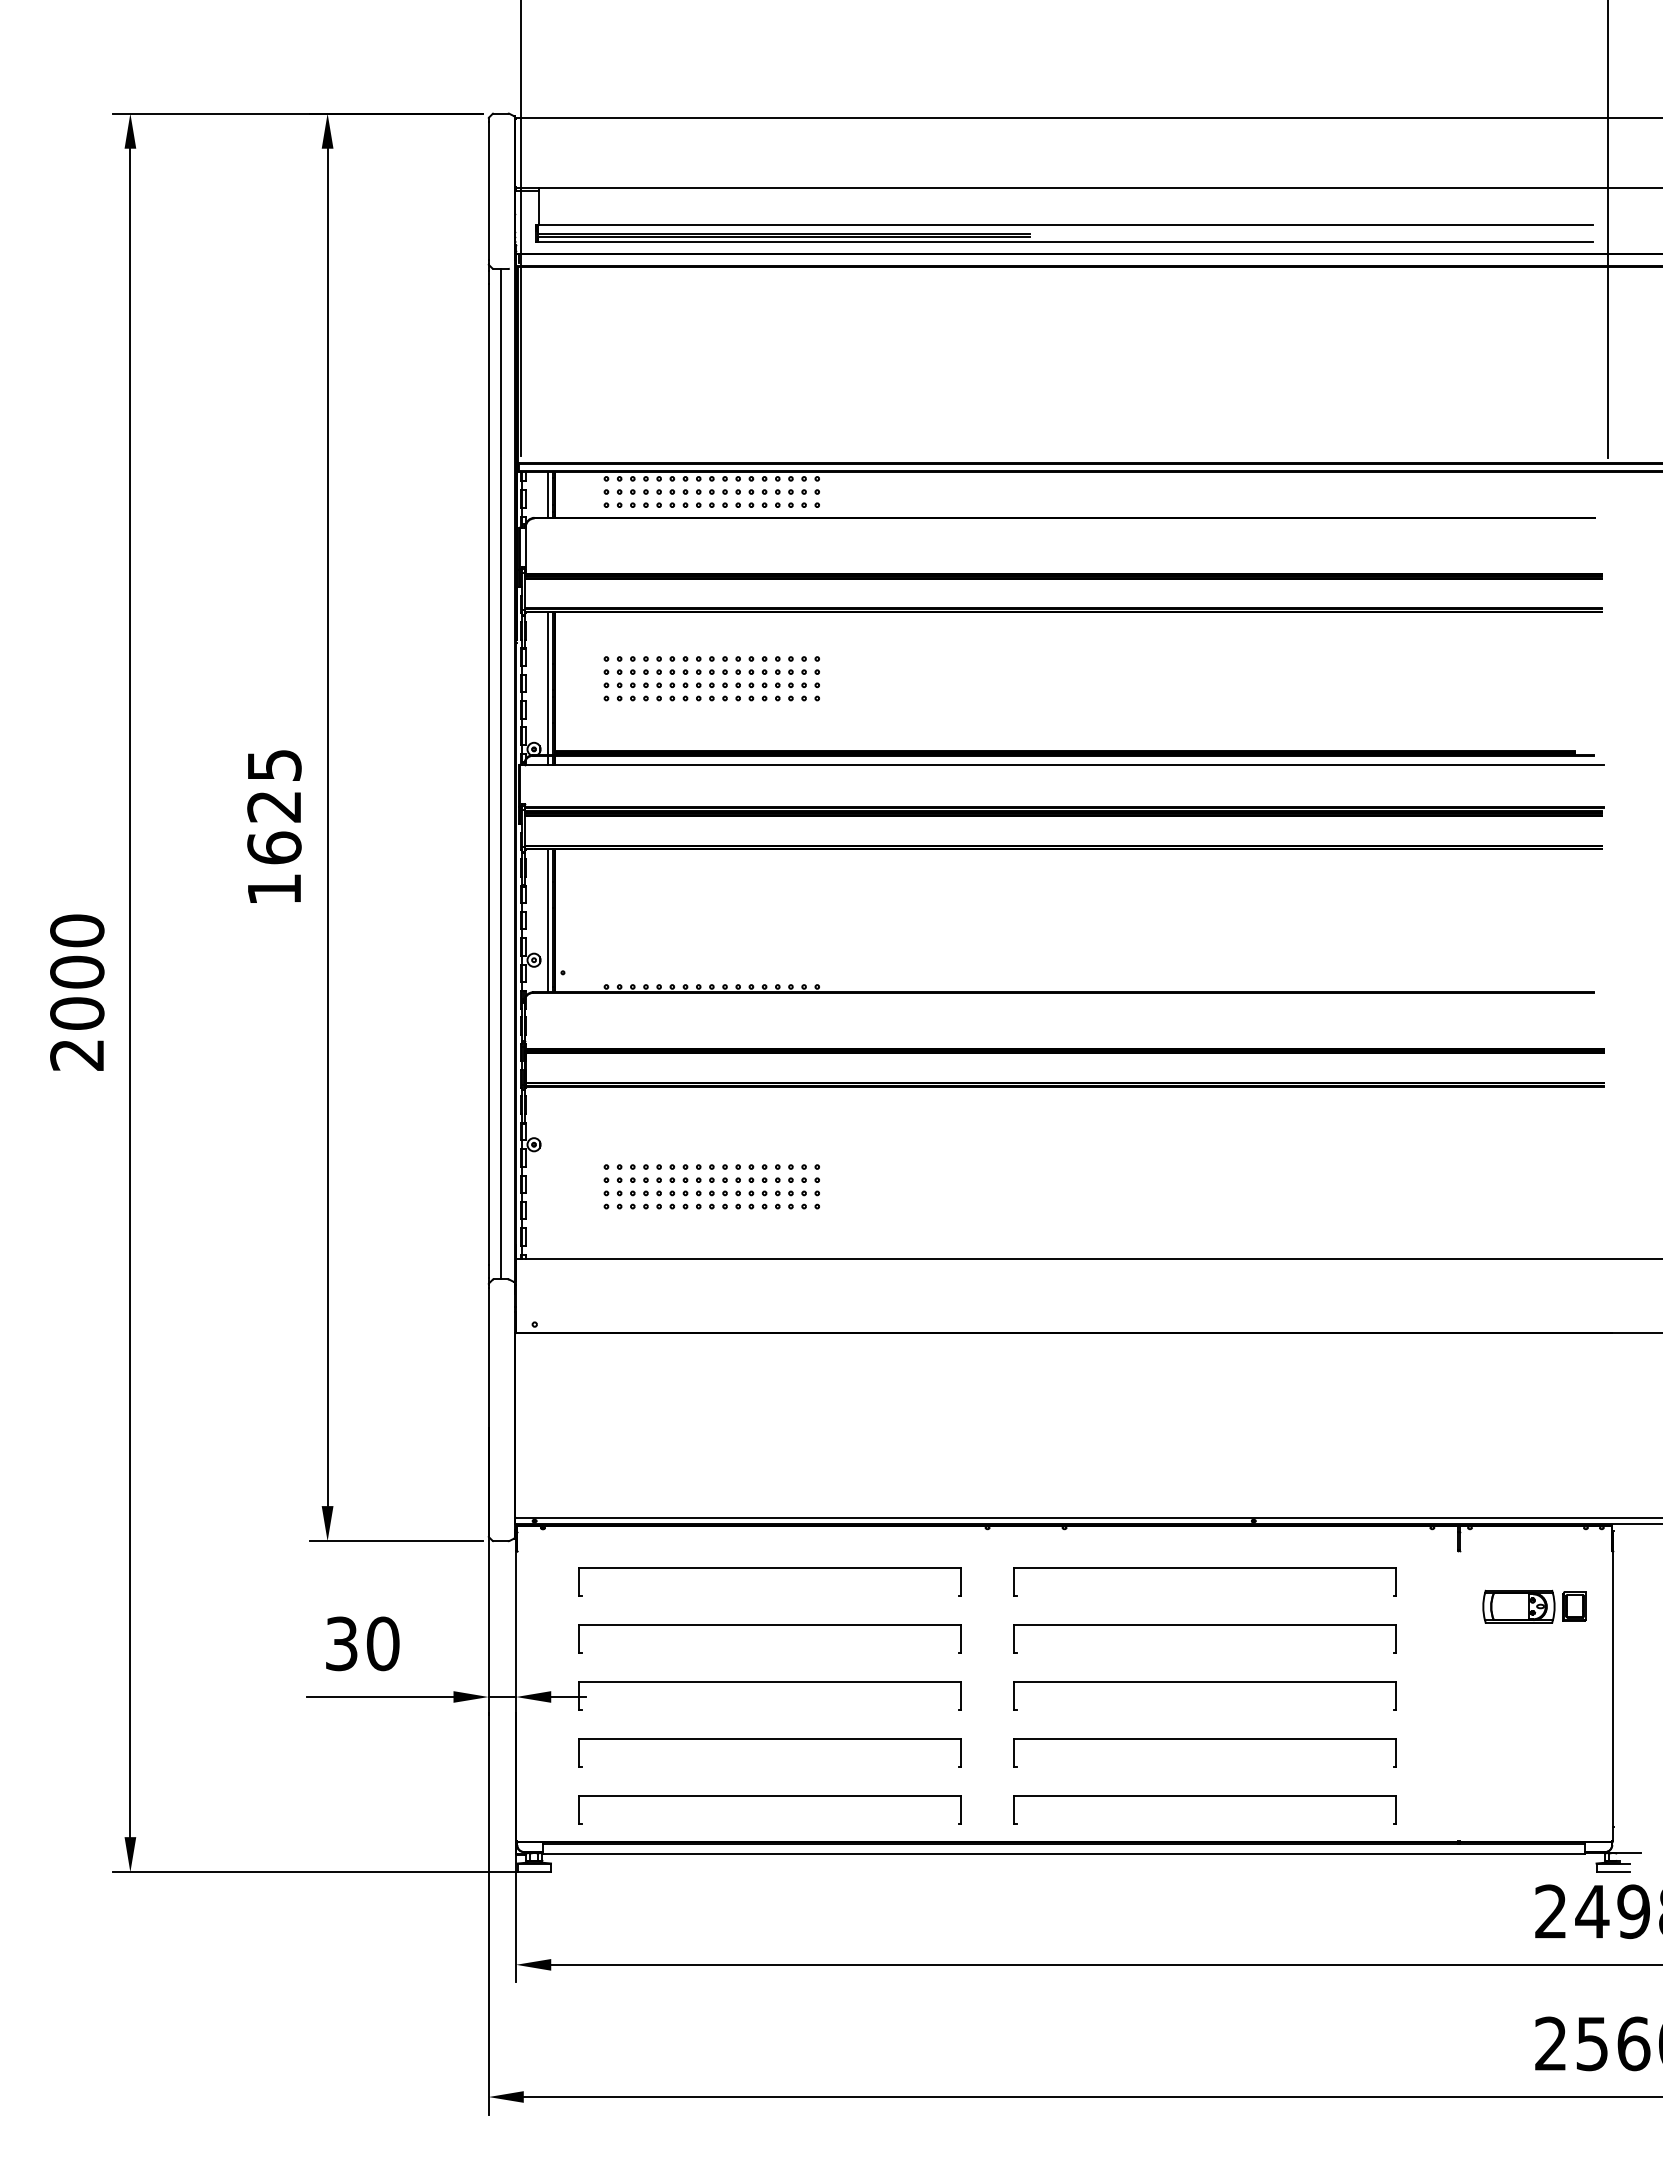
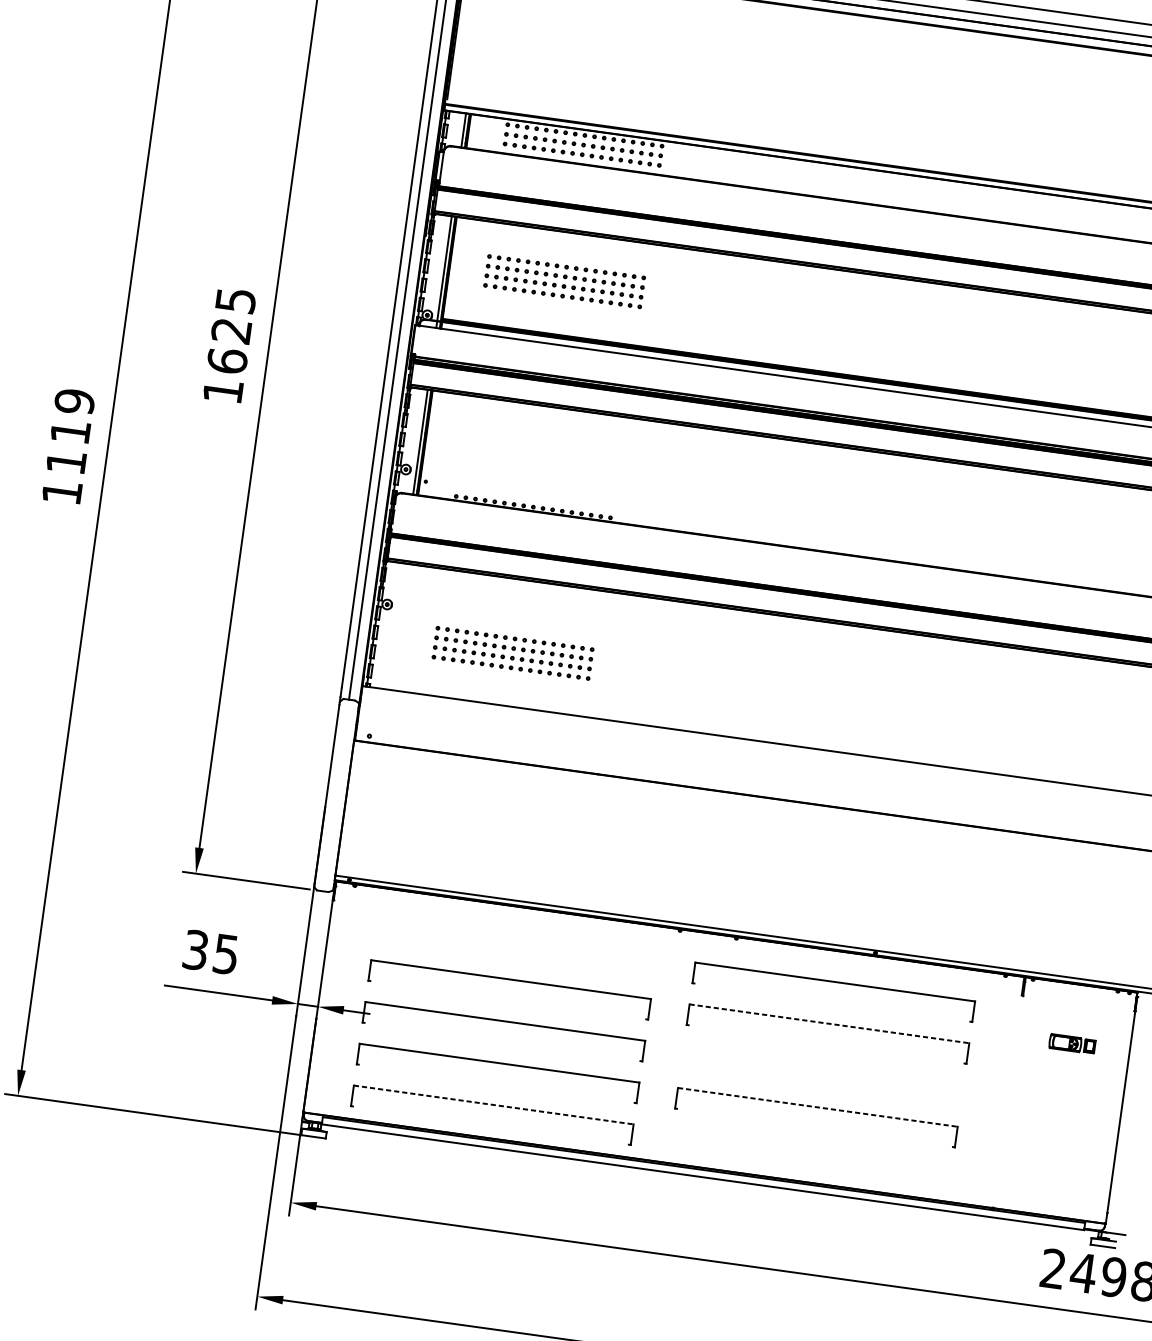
text: (77, 992) -> (68, 446), 2000 -> 1119
part: (769, 1568) -> (516, 938), removed
part: (1534, 1606) -> (1072, 1043), size x0.6
line: (1205, 1624) -> (829, 1023), solid -> dashed
text: (382, 1643) -> (225, 954), 30 -> 35
part: (1204, 1682) -> (823, 1066), removed
line: (1205, 1738) -> (818, 1107), solid -> dashed
line: (770, 1796) -> (494, 1105), solid -> dashed
part: (1204, 1796) -> (811, 1149), removed

